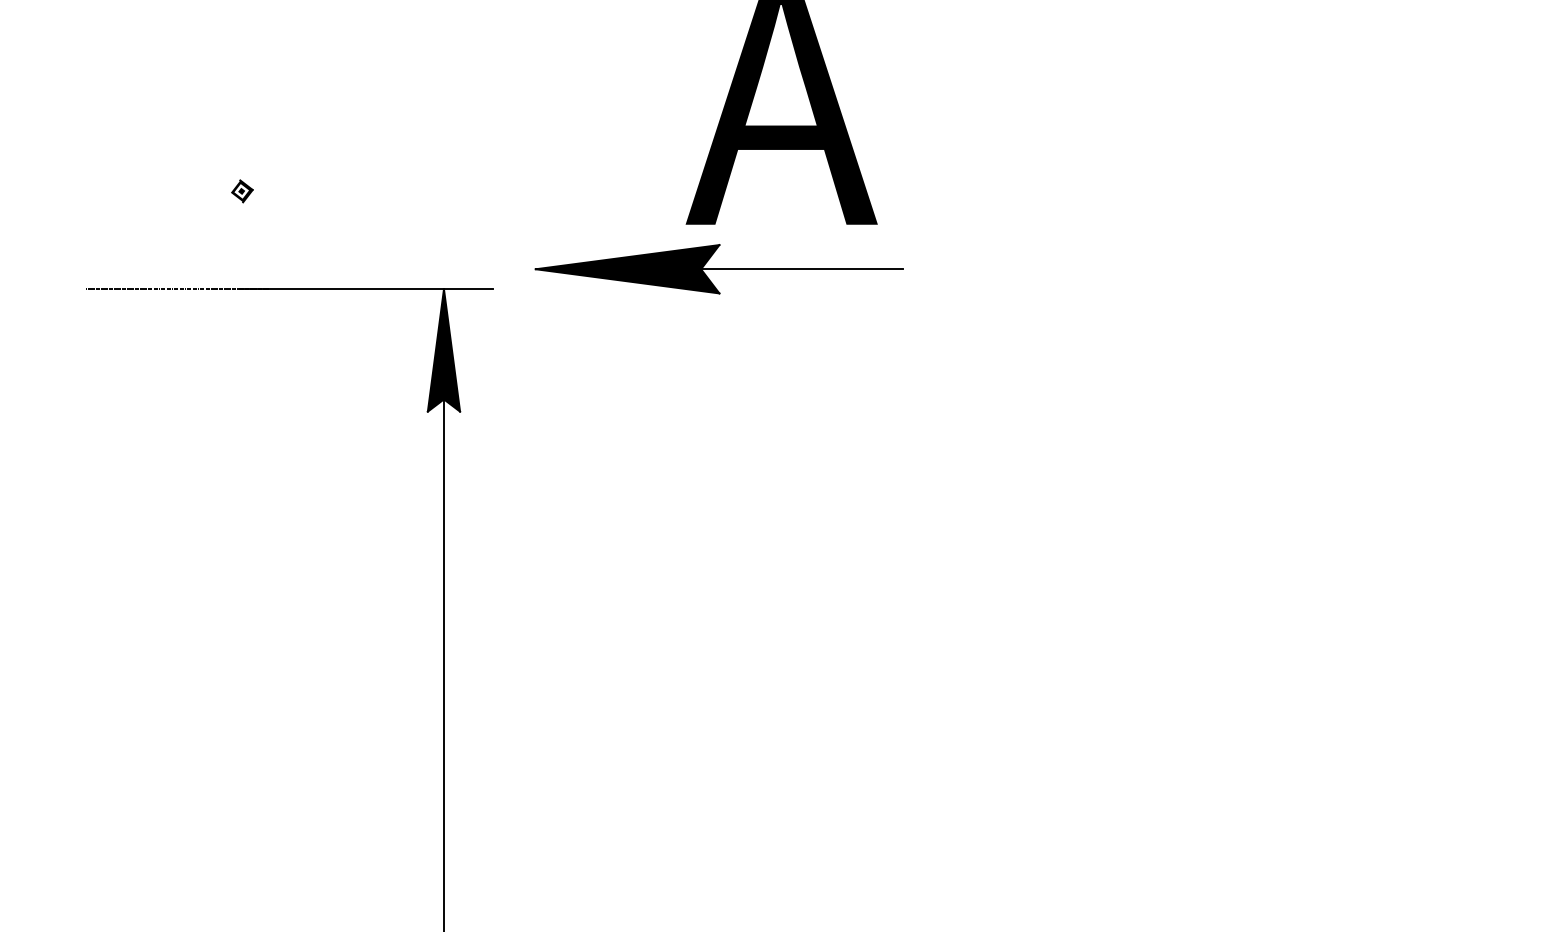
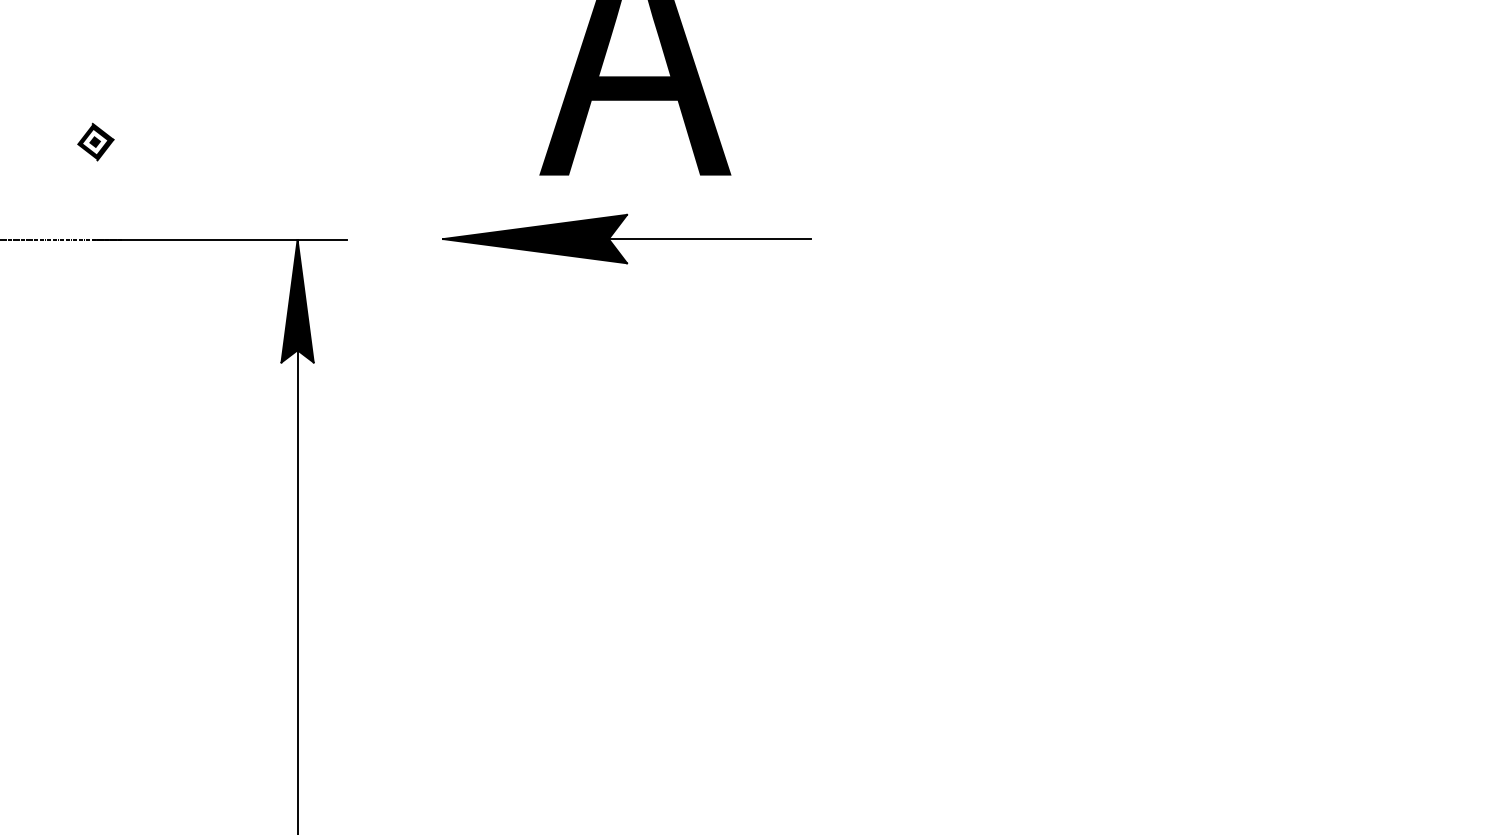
part: (241, 191) -> (95, 142), size x1.67
part: (718, 269) -> (626, 239), moved

